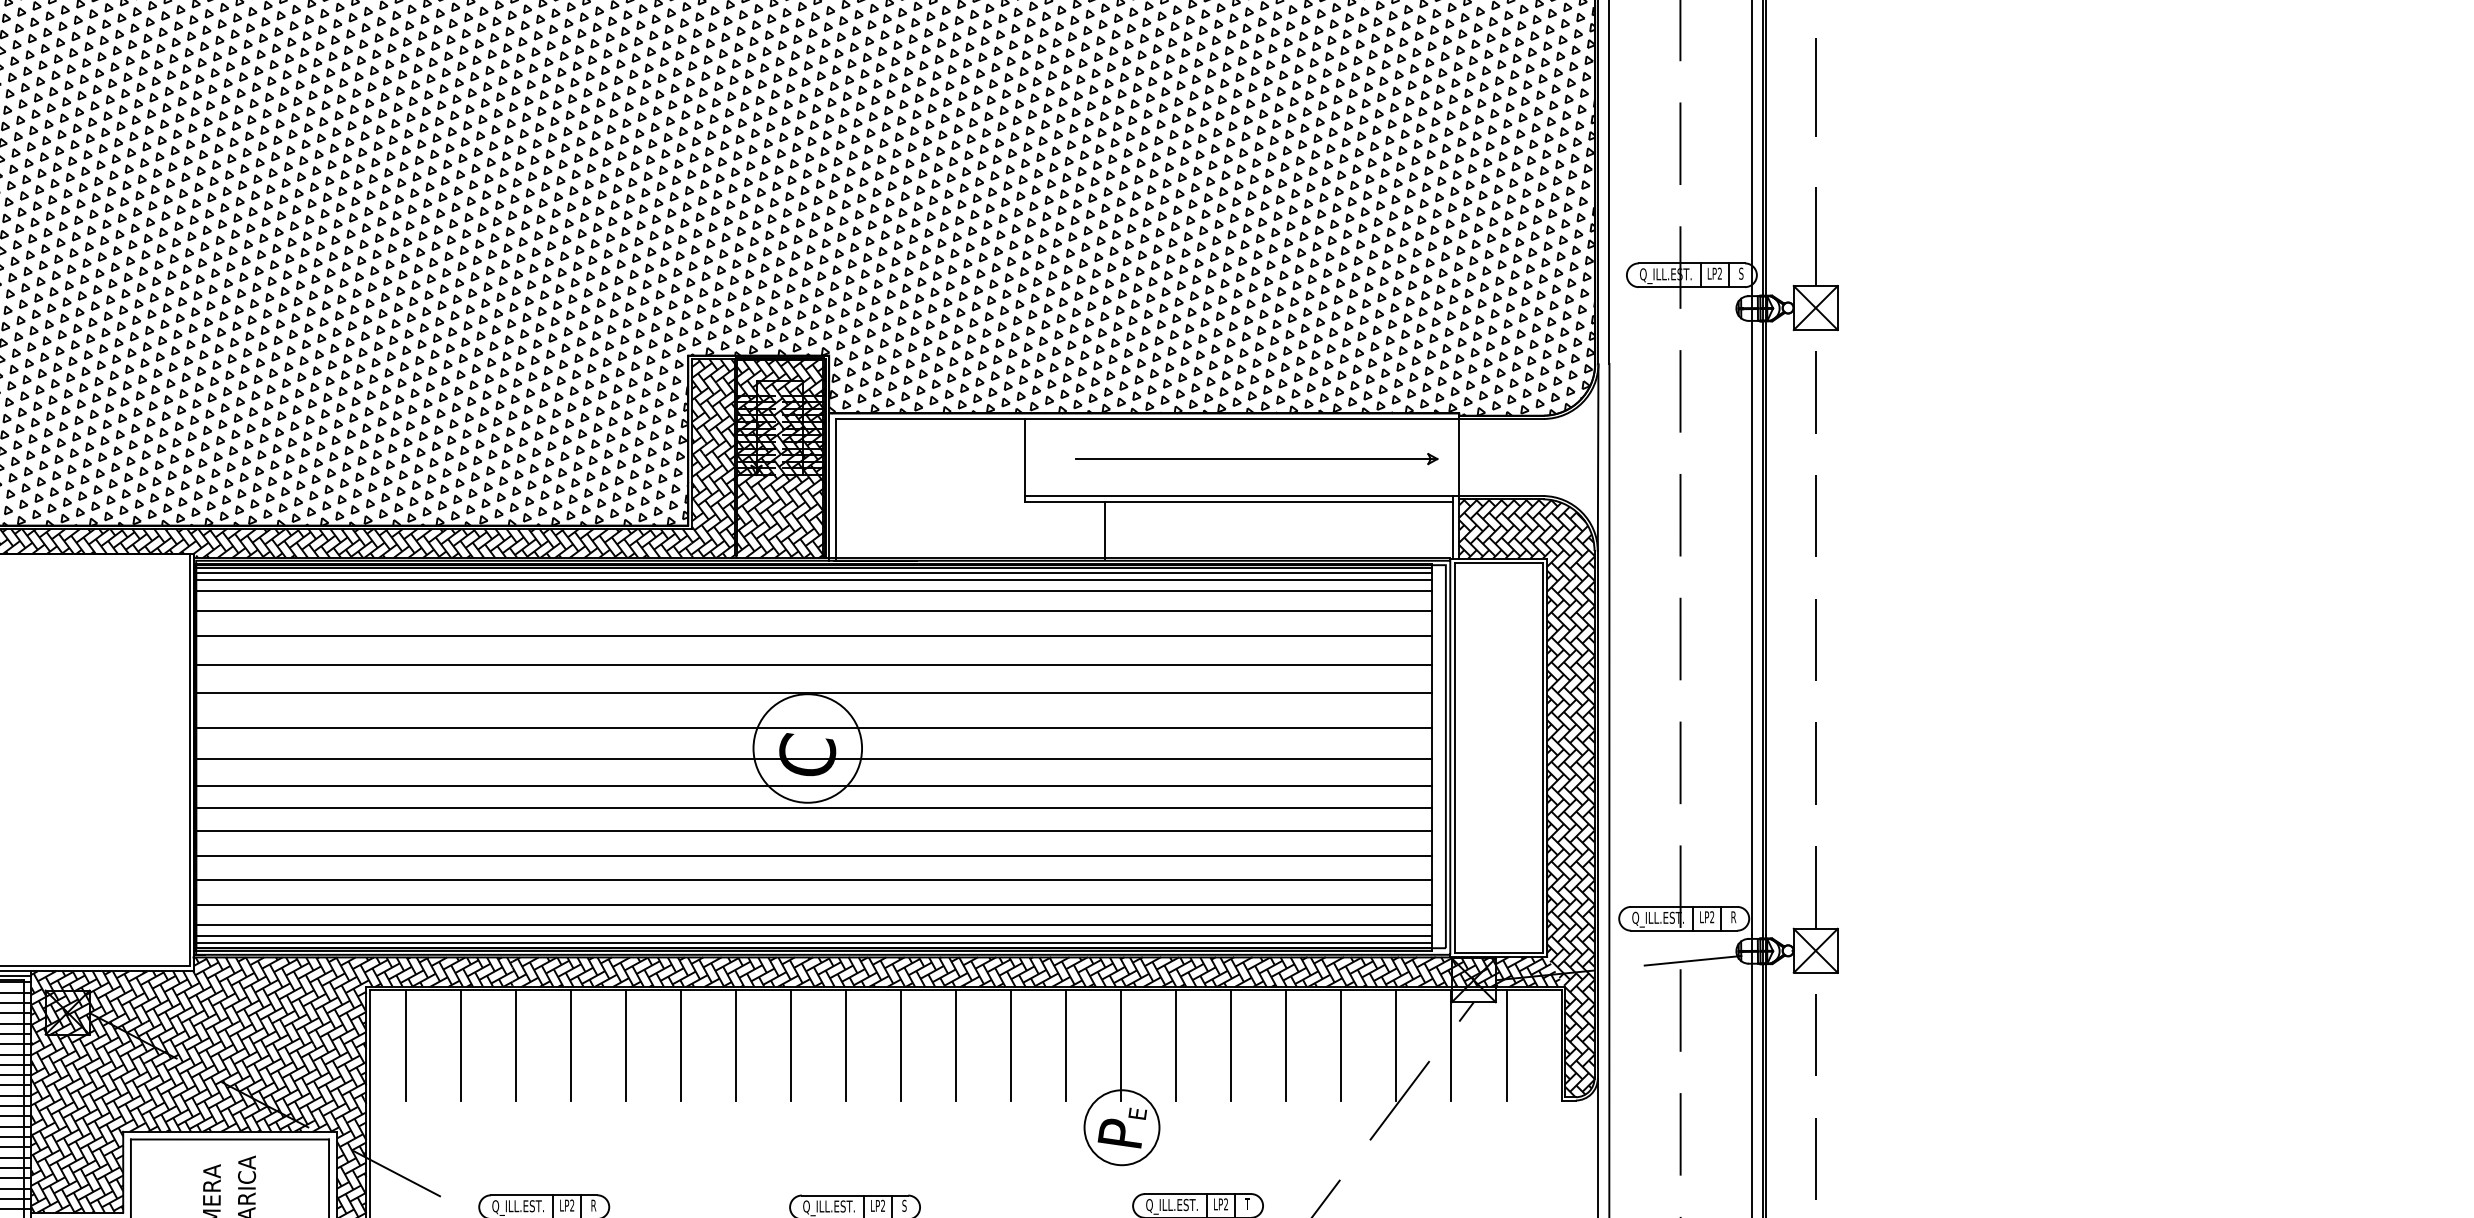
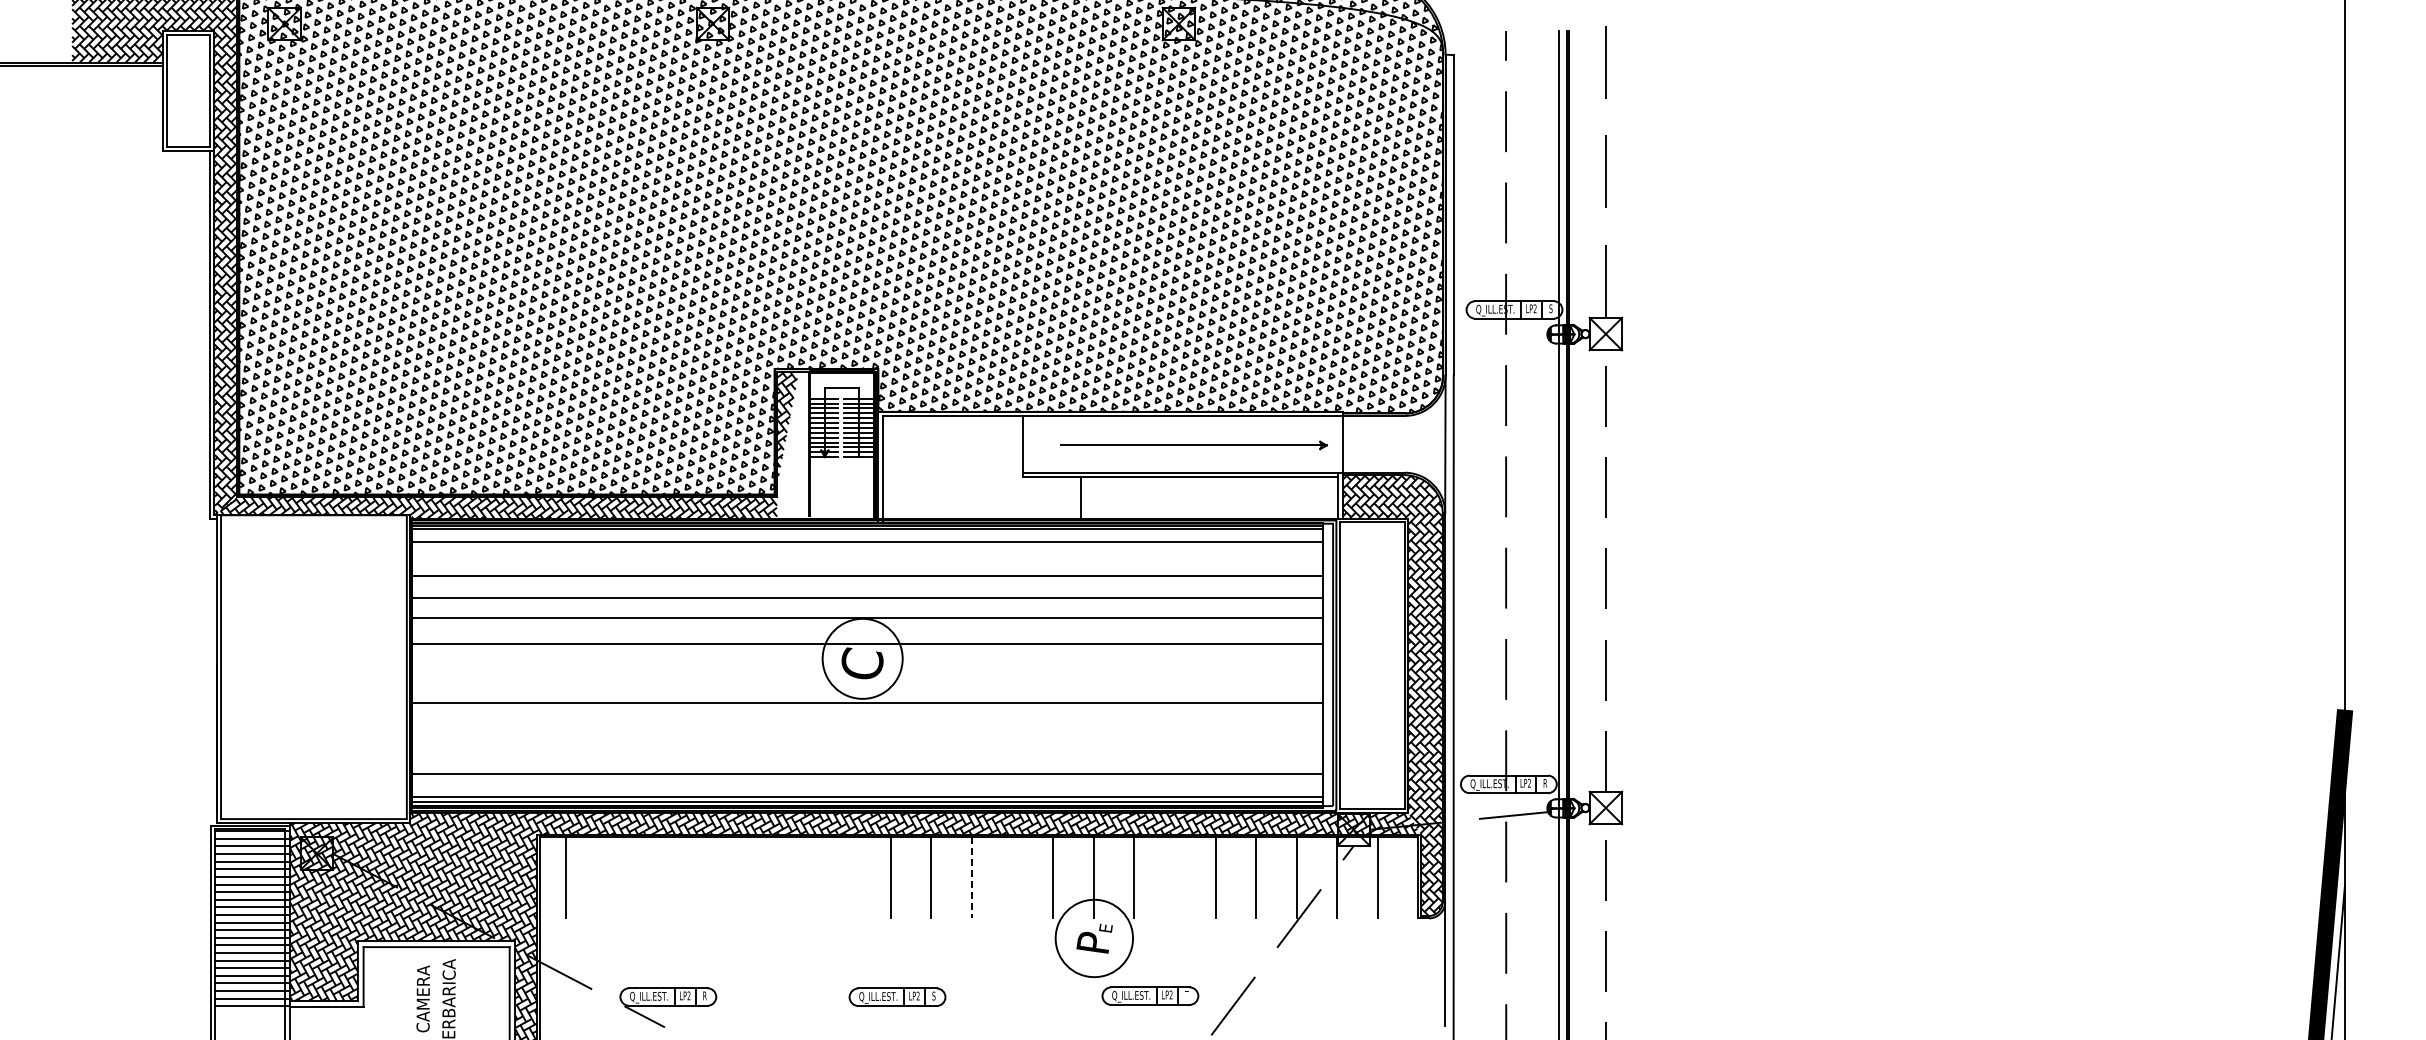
hatch: (758, 457) -> (826, 444), removed
line: (812, 579) -> (866, 534), removed
line: (812, 611) -> (866, 557), removed
line: (812, 758) -> (866, 666), removed
line: (812, 785) -> (866, 686), removed
line: (812, 830) -> (866, 719), removed
line: (812, 856) -> (866, 738), removed
line: (812, 879) -> (866, 755), removed
line: (812, 924) -> (866, 788), removed
line: (460, 1045) -> (606, 877), removed
line: (515, 1045) -> (647, 877), removed
line: (571, 1045) -> (688, 877), removed
line: (625, 1045) -> (728, 877), removed
line: (681, 1045) -> (769, 877), removed
line: (735, 1045) -> (809, 877), removed
line: (791, 1045) -> (850, 877), removed
line: (956, 1045) -> (972, 877), solid -> dashed
line: (1010, 1045) -> (1012, 877), removed
line: (1230, 1045) -> (1174, 877), removed
circle: (1120, 1127) -> (1093, 938), size x1.4

